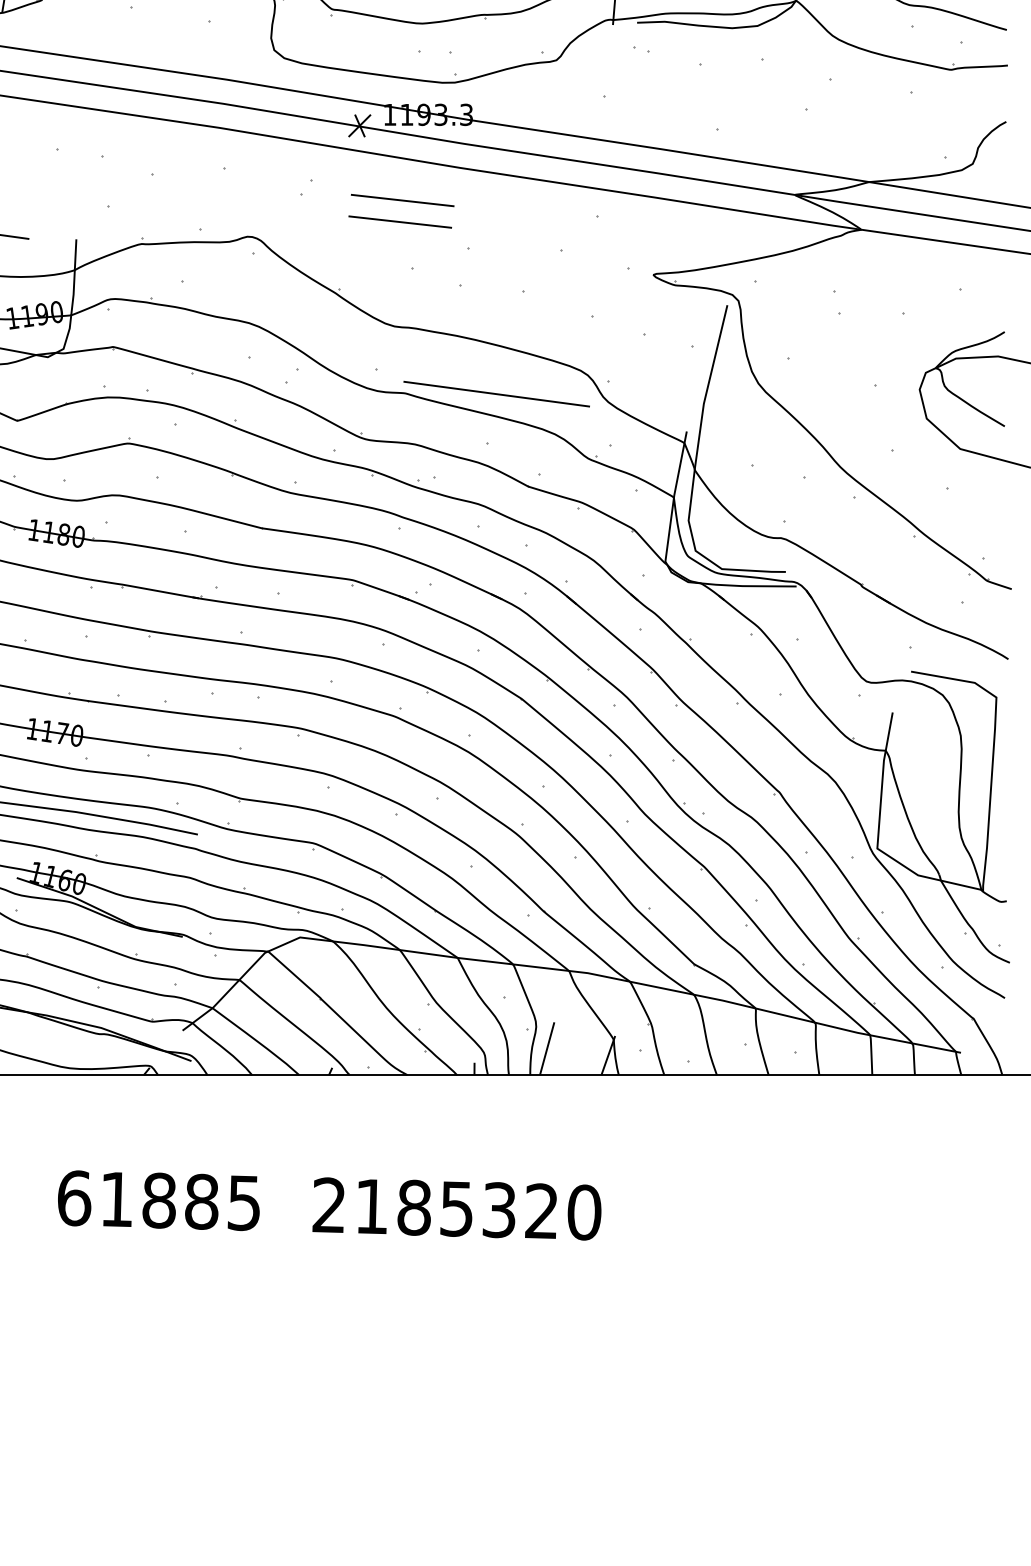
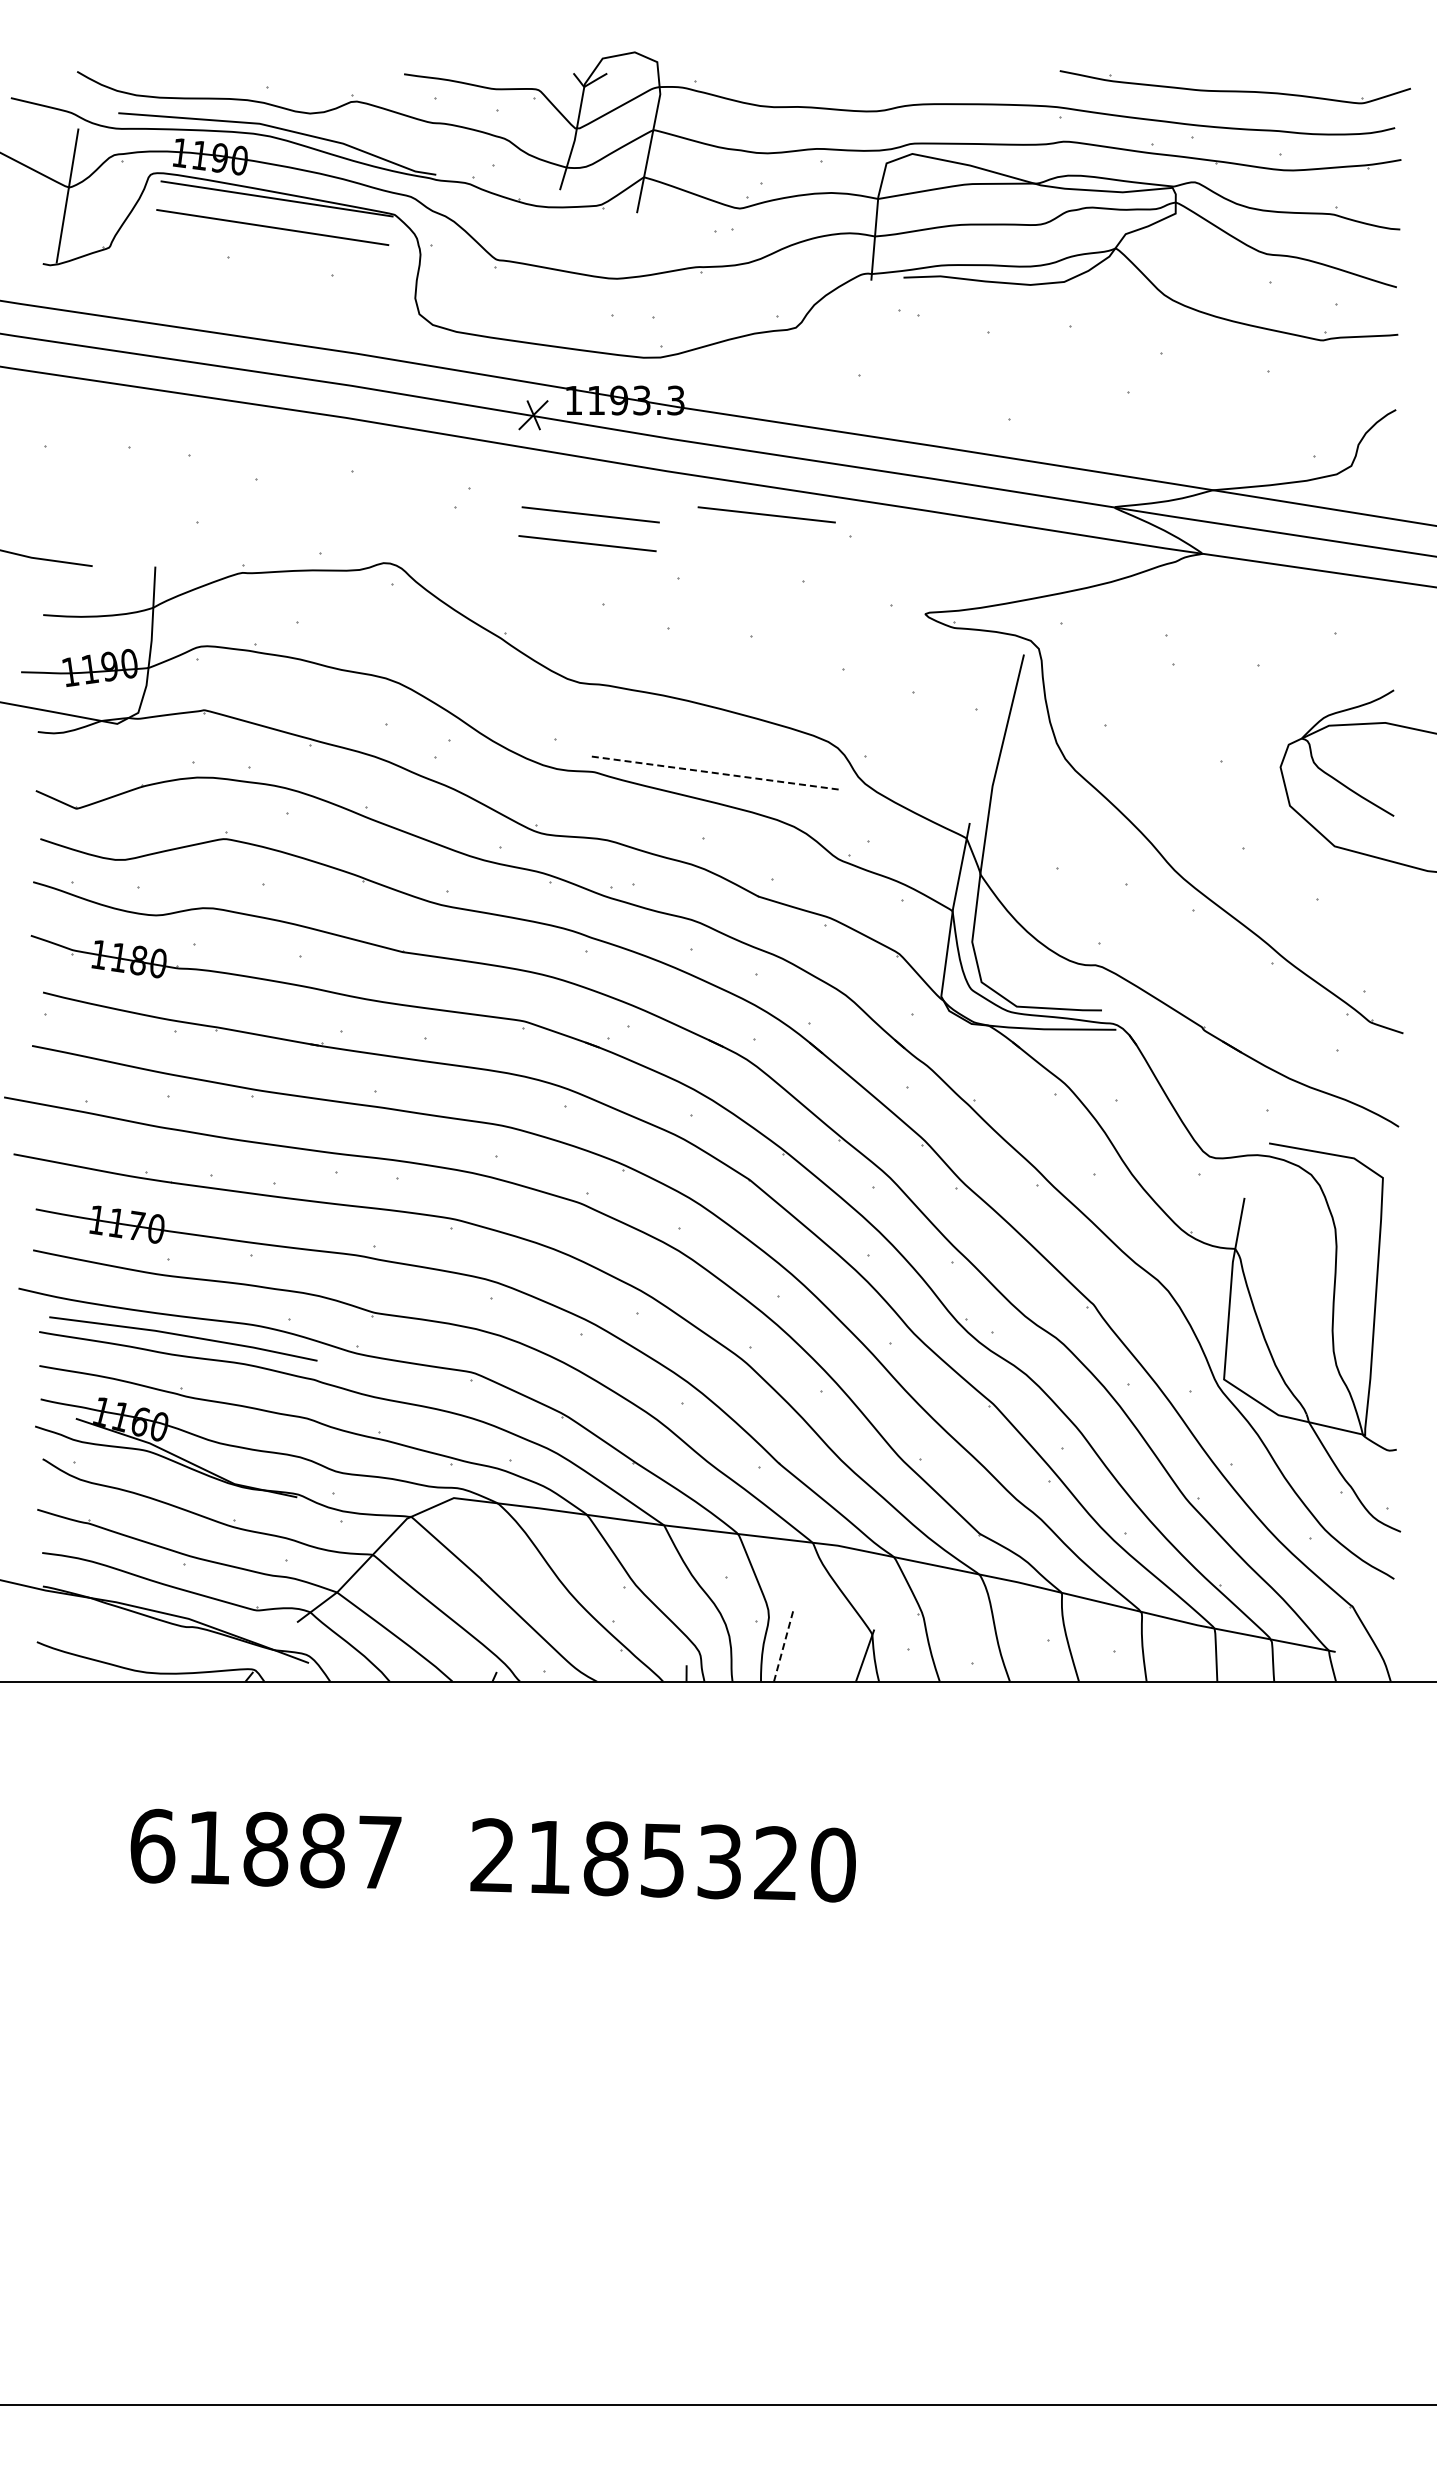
line: (534, 200) -> (766, 514), added
line: (496, 394) -> (716, 773), solid -> dashed
line: (547, 1048) -> (783, 1646), solid -> dashed
text: (244, 1203) -> (379, 1852), 61885 -> 61887

